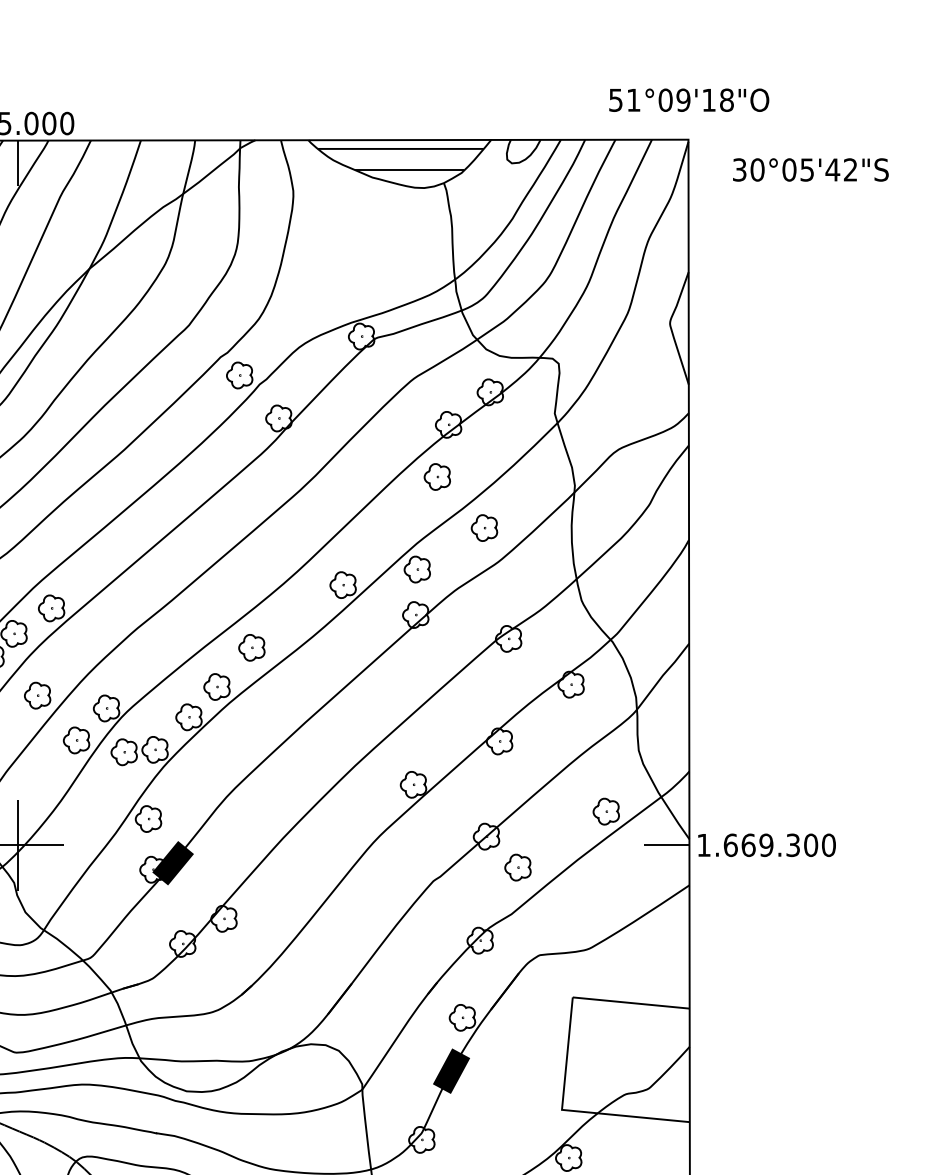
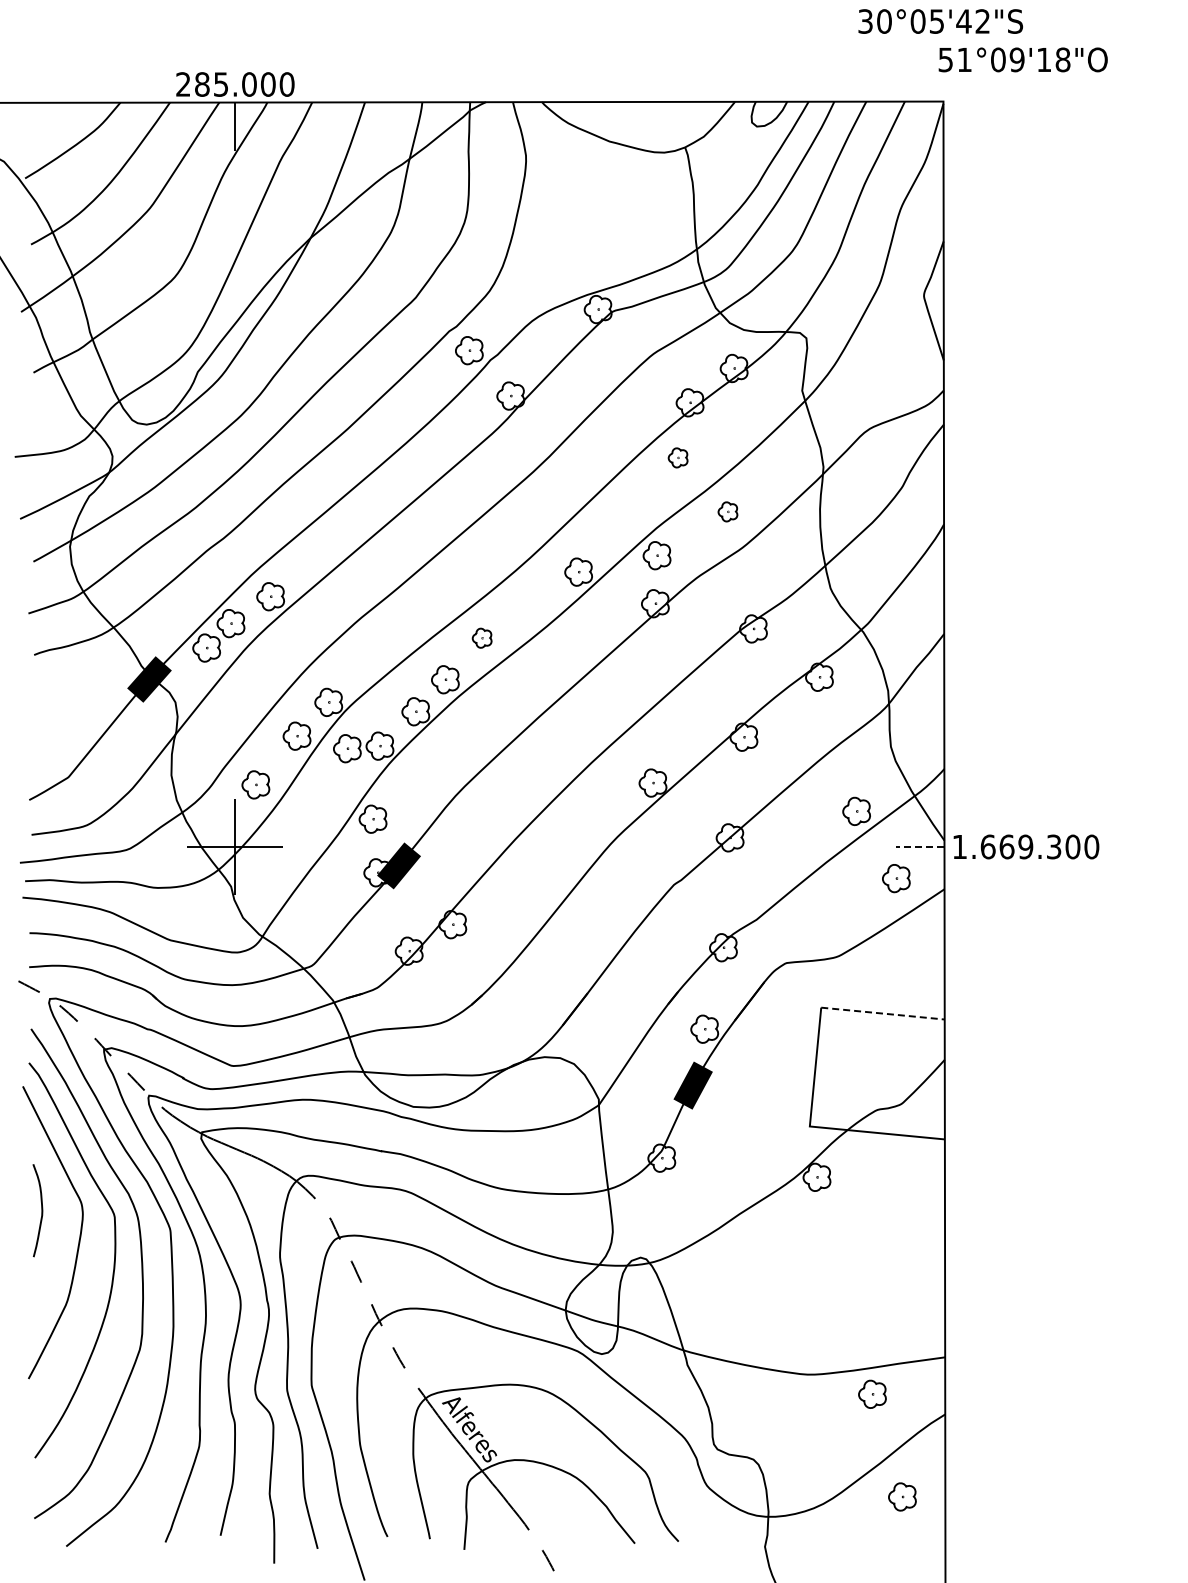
text: (688, 99) -> (1022, 59), moved
hatch: (400, 159) -> (639, 122), removed
text: (810, 169) -> (940, 21), moved
part: (436, 476) -> (677, 457), size x0.7
part: (484, 527) -> (727, 511), size x0.7
part: (251, 647) -> (481, 637), size x0.7
part: (37, 695) -> (255, 784), moved
line: (665, 845) -> (919, 847), solid -> dashed
part: (518, 867) -> (896, 878), moved
line: (631, 1002) -> (883, 1013), solid -> dashed

